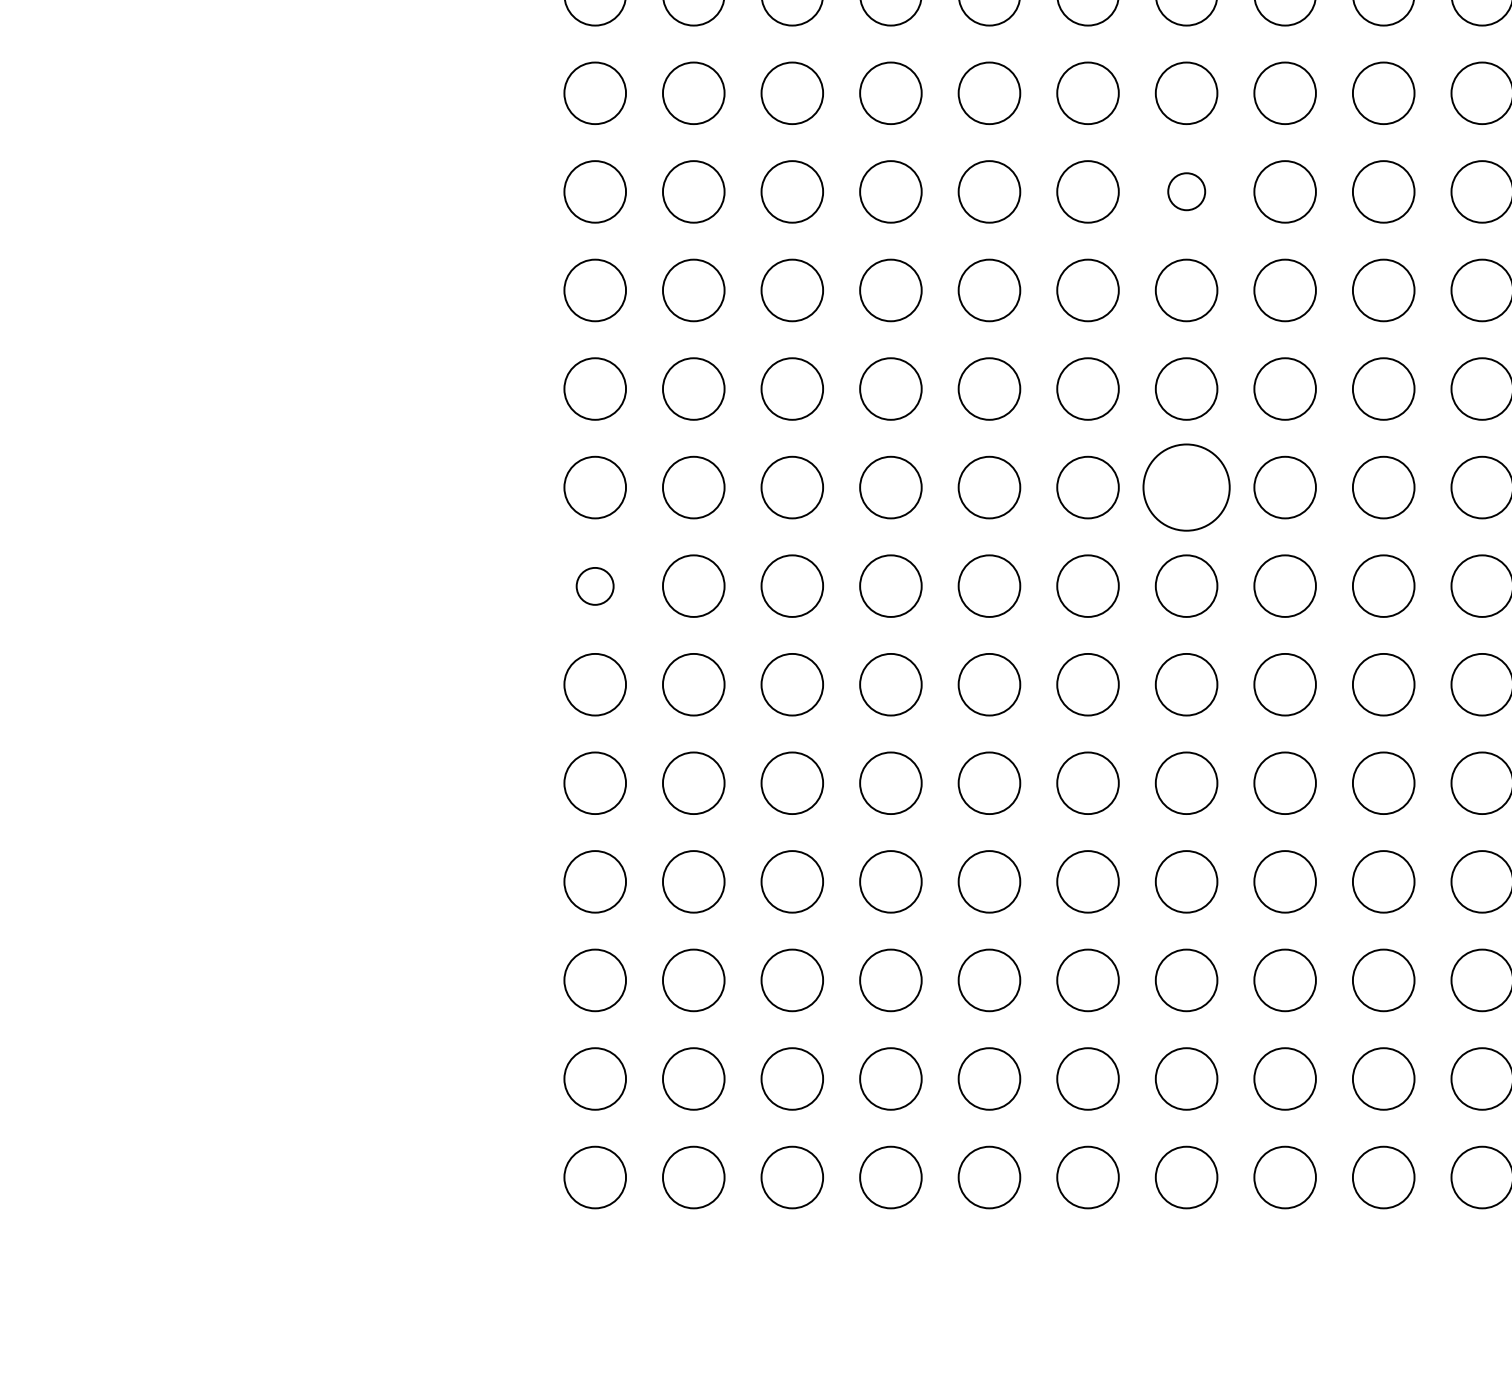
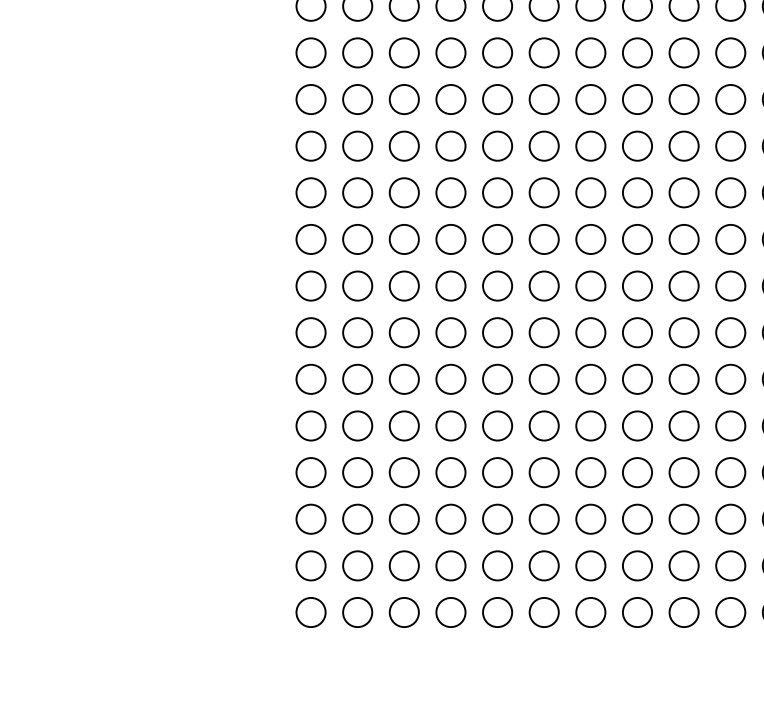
circle: (1185, 190) -> (590, 145), size x1.67
circle: (1185, 486) -> (590, 285), size x0.71
circle: (594, 585) -> (310, 332), size x1.67

